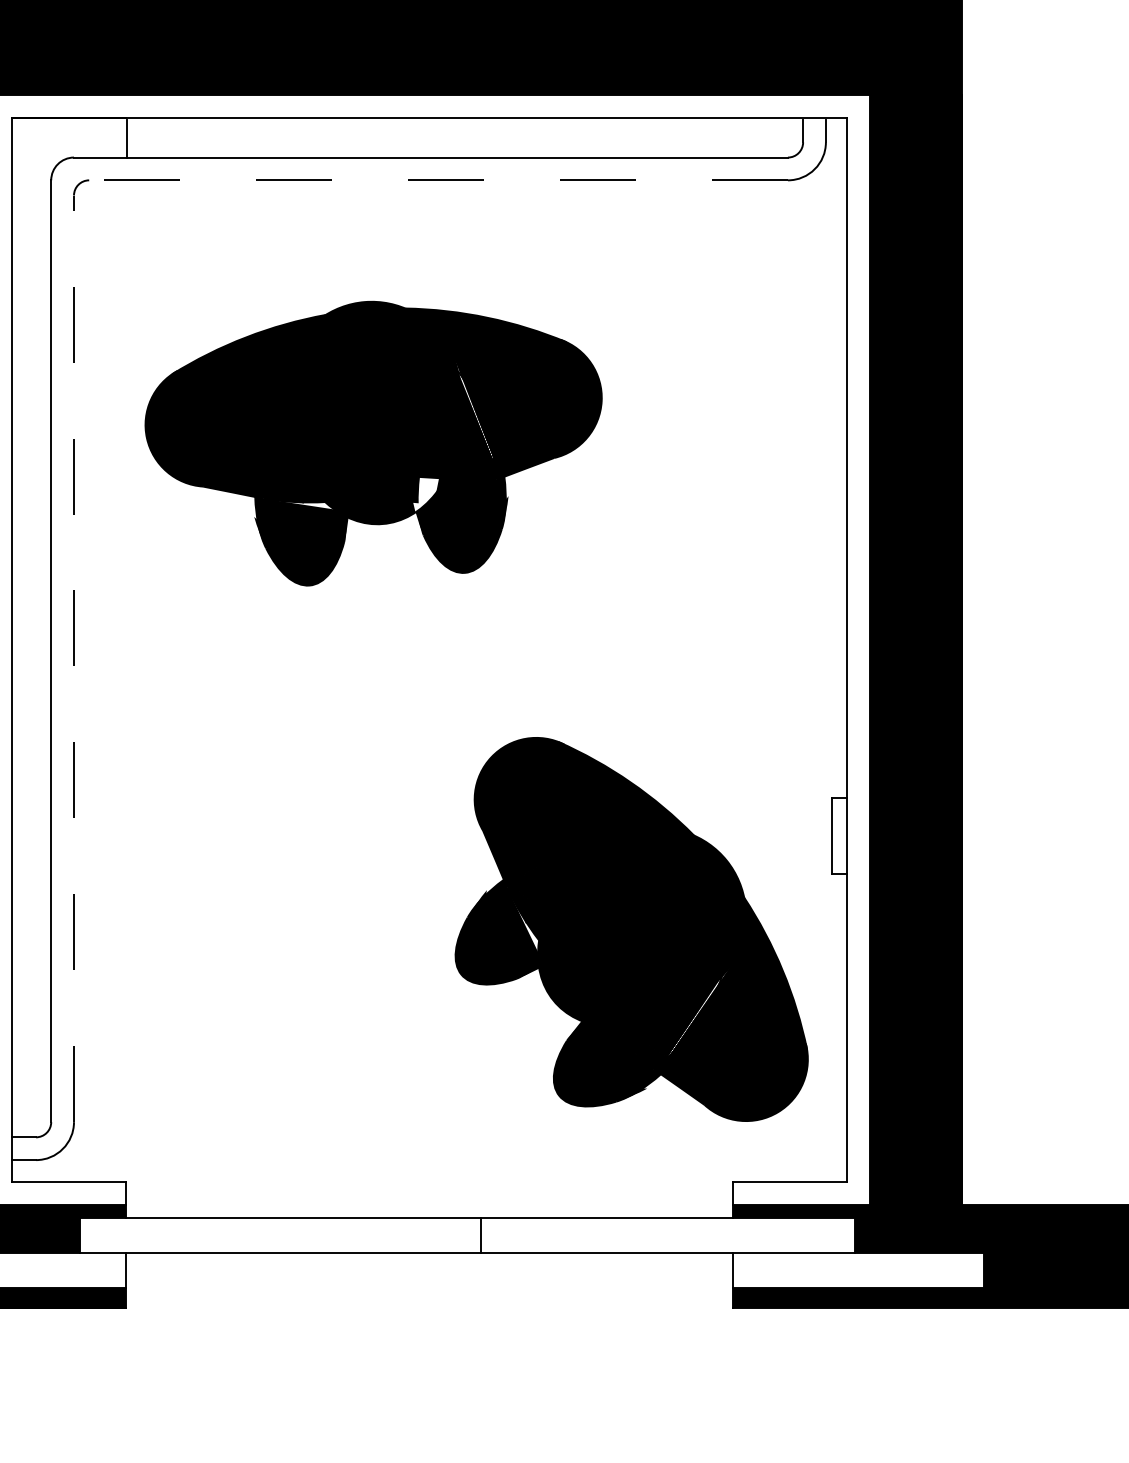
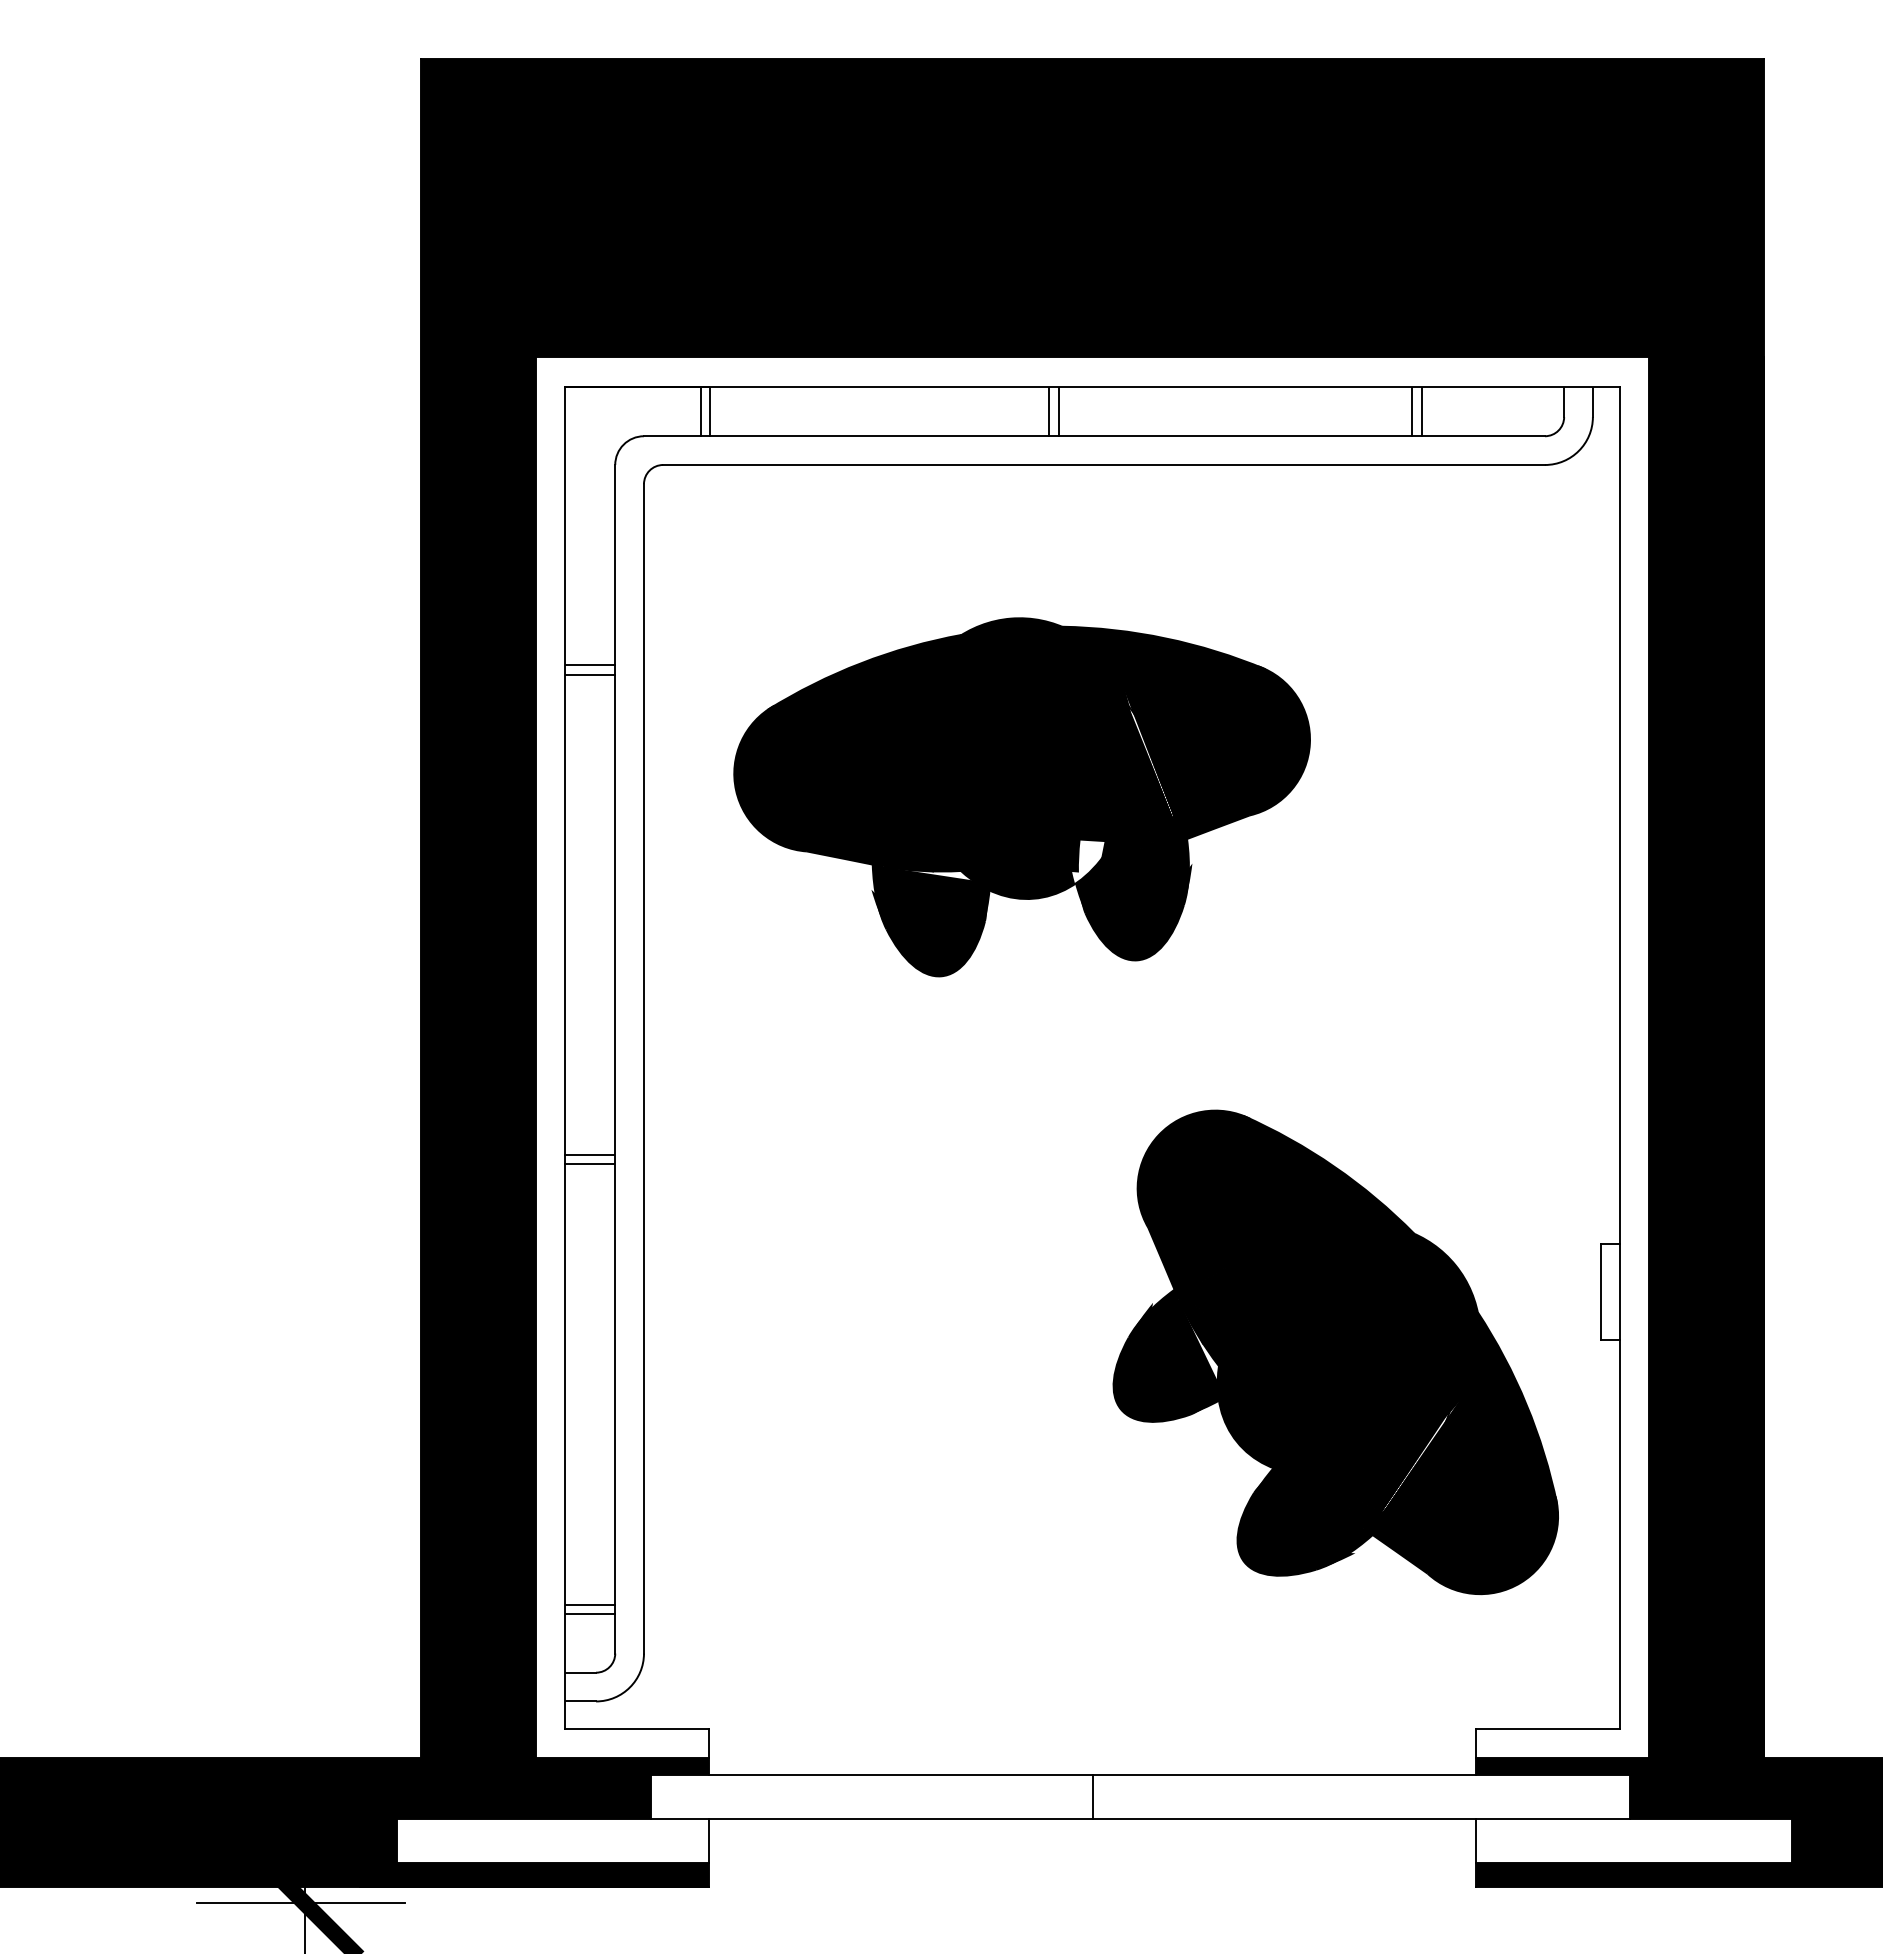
line: (118, 138) -> (700, 412), added
line: (395, 138) -> (1049, 412), added
line: (402, 138) -> (1058, 412), added
line: (682, 138) -> (1411, 412), added
line: (690, 138) -> (1421, 412), added
line: (438, 180) -> (1104, 465), dashed -> solid
line: (31, 339) -> (590, 665), added
line: (31, 346) -> (590, 674), added
line: (74, 658) -> (644, 1068), dashed -> solid
line: (30, 726) -> (589, 1154), added
line: (30, 734) -> (589, 1164), added
part: (631, 929) -> (1335, 1352), moved
line: (31, 1083) -> (590, 1604), added
line: (31, 1091) -> (590, 1614), added
line: (480, 1236) -> (1092, 1797), moved

